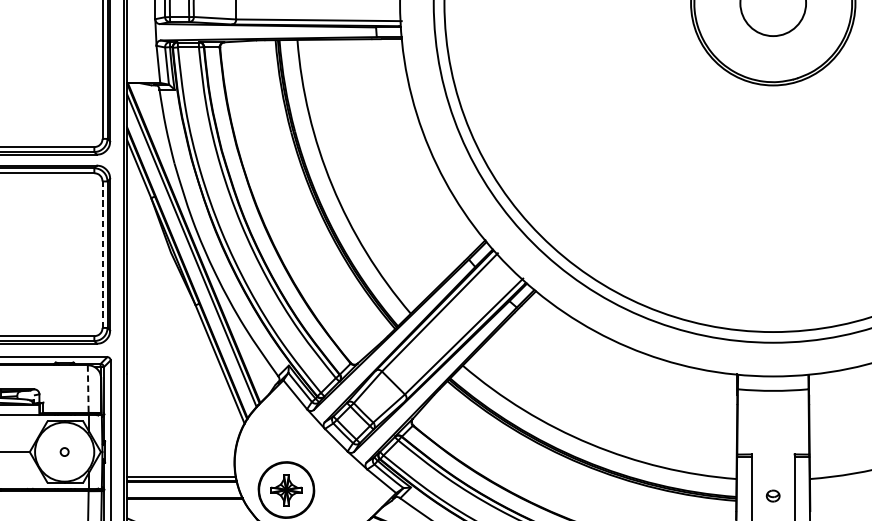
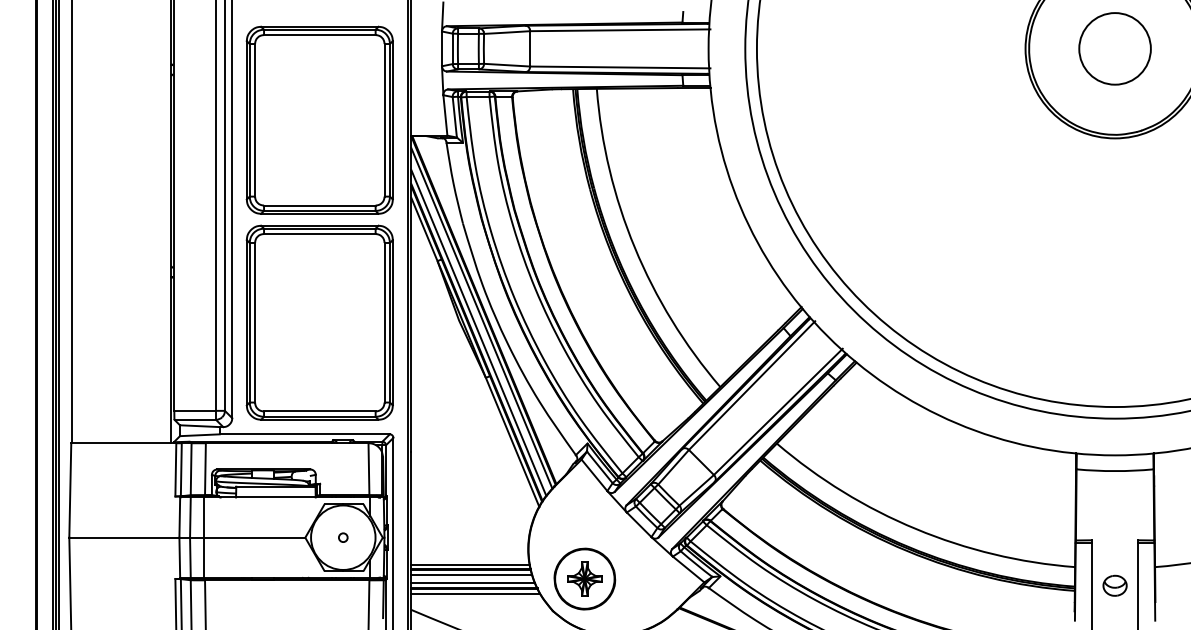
line: (102, 254) -> (384, 322), dashed -> solid
line: (188, 263) -> (478, 332), added
line: (87, 389) -> (368, 469), dashed -> solid
line: (182, 486) -> (471, 575), added
line: (184, 493) -> (473, 582), added
part: (772, 495) -> (1114, 585), size x1.67
line: (186, 503) -> (475, 593), added

